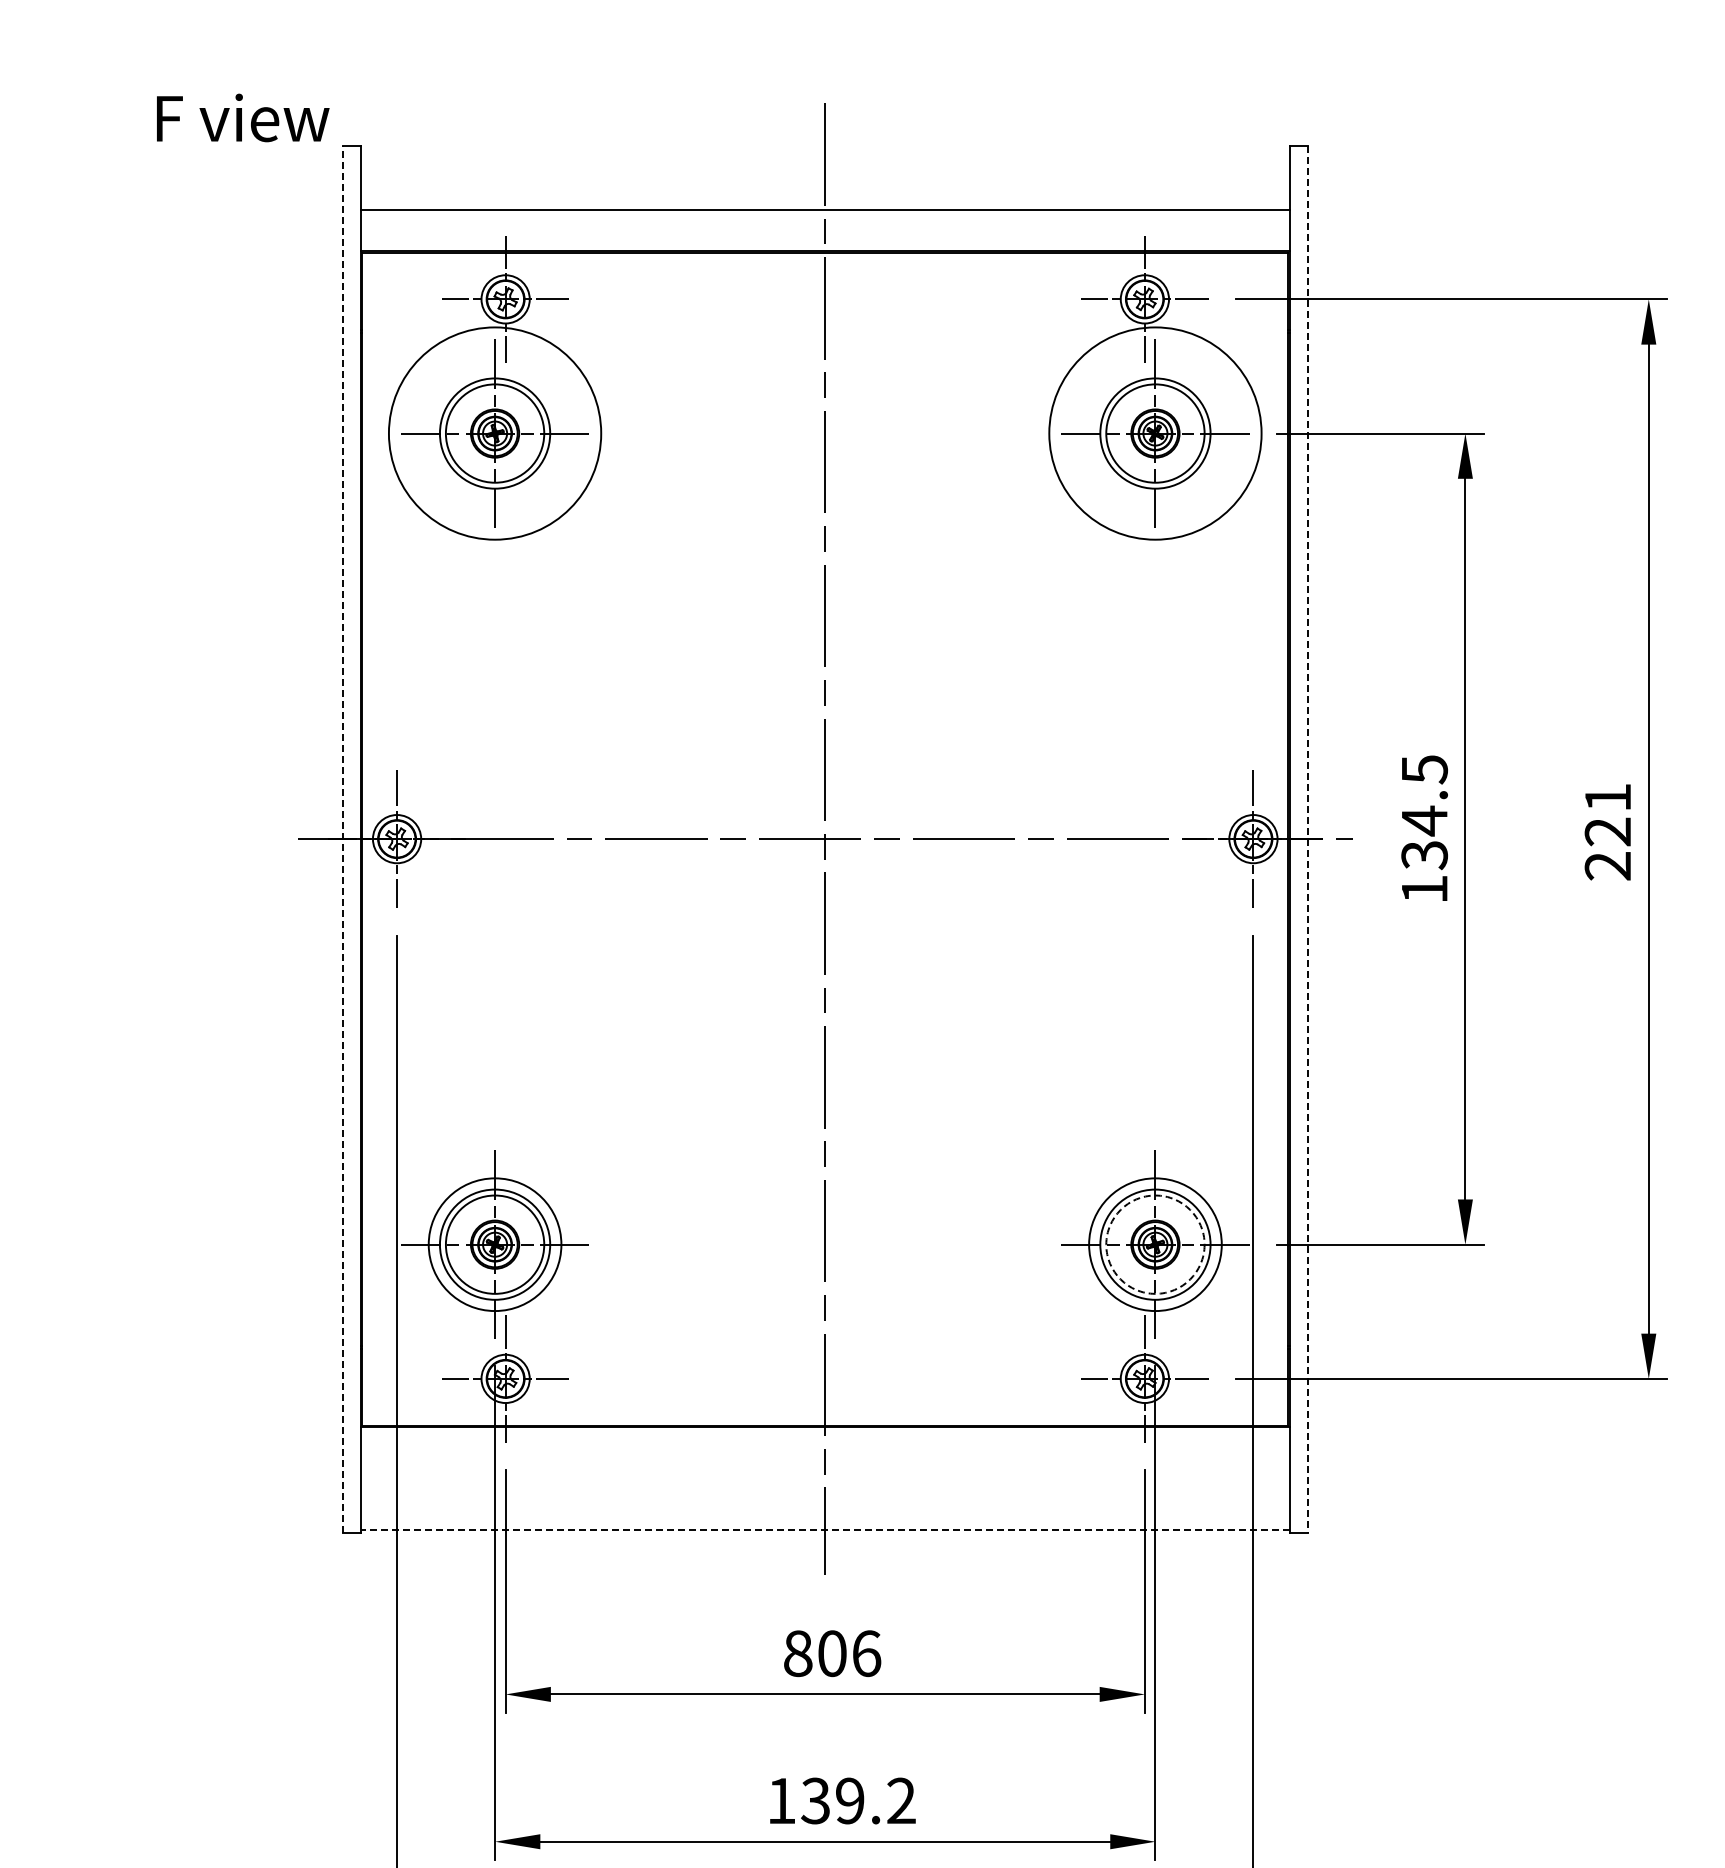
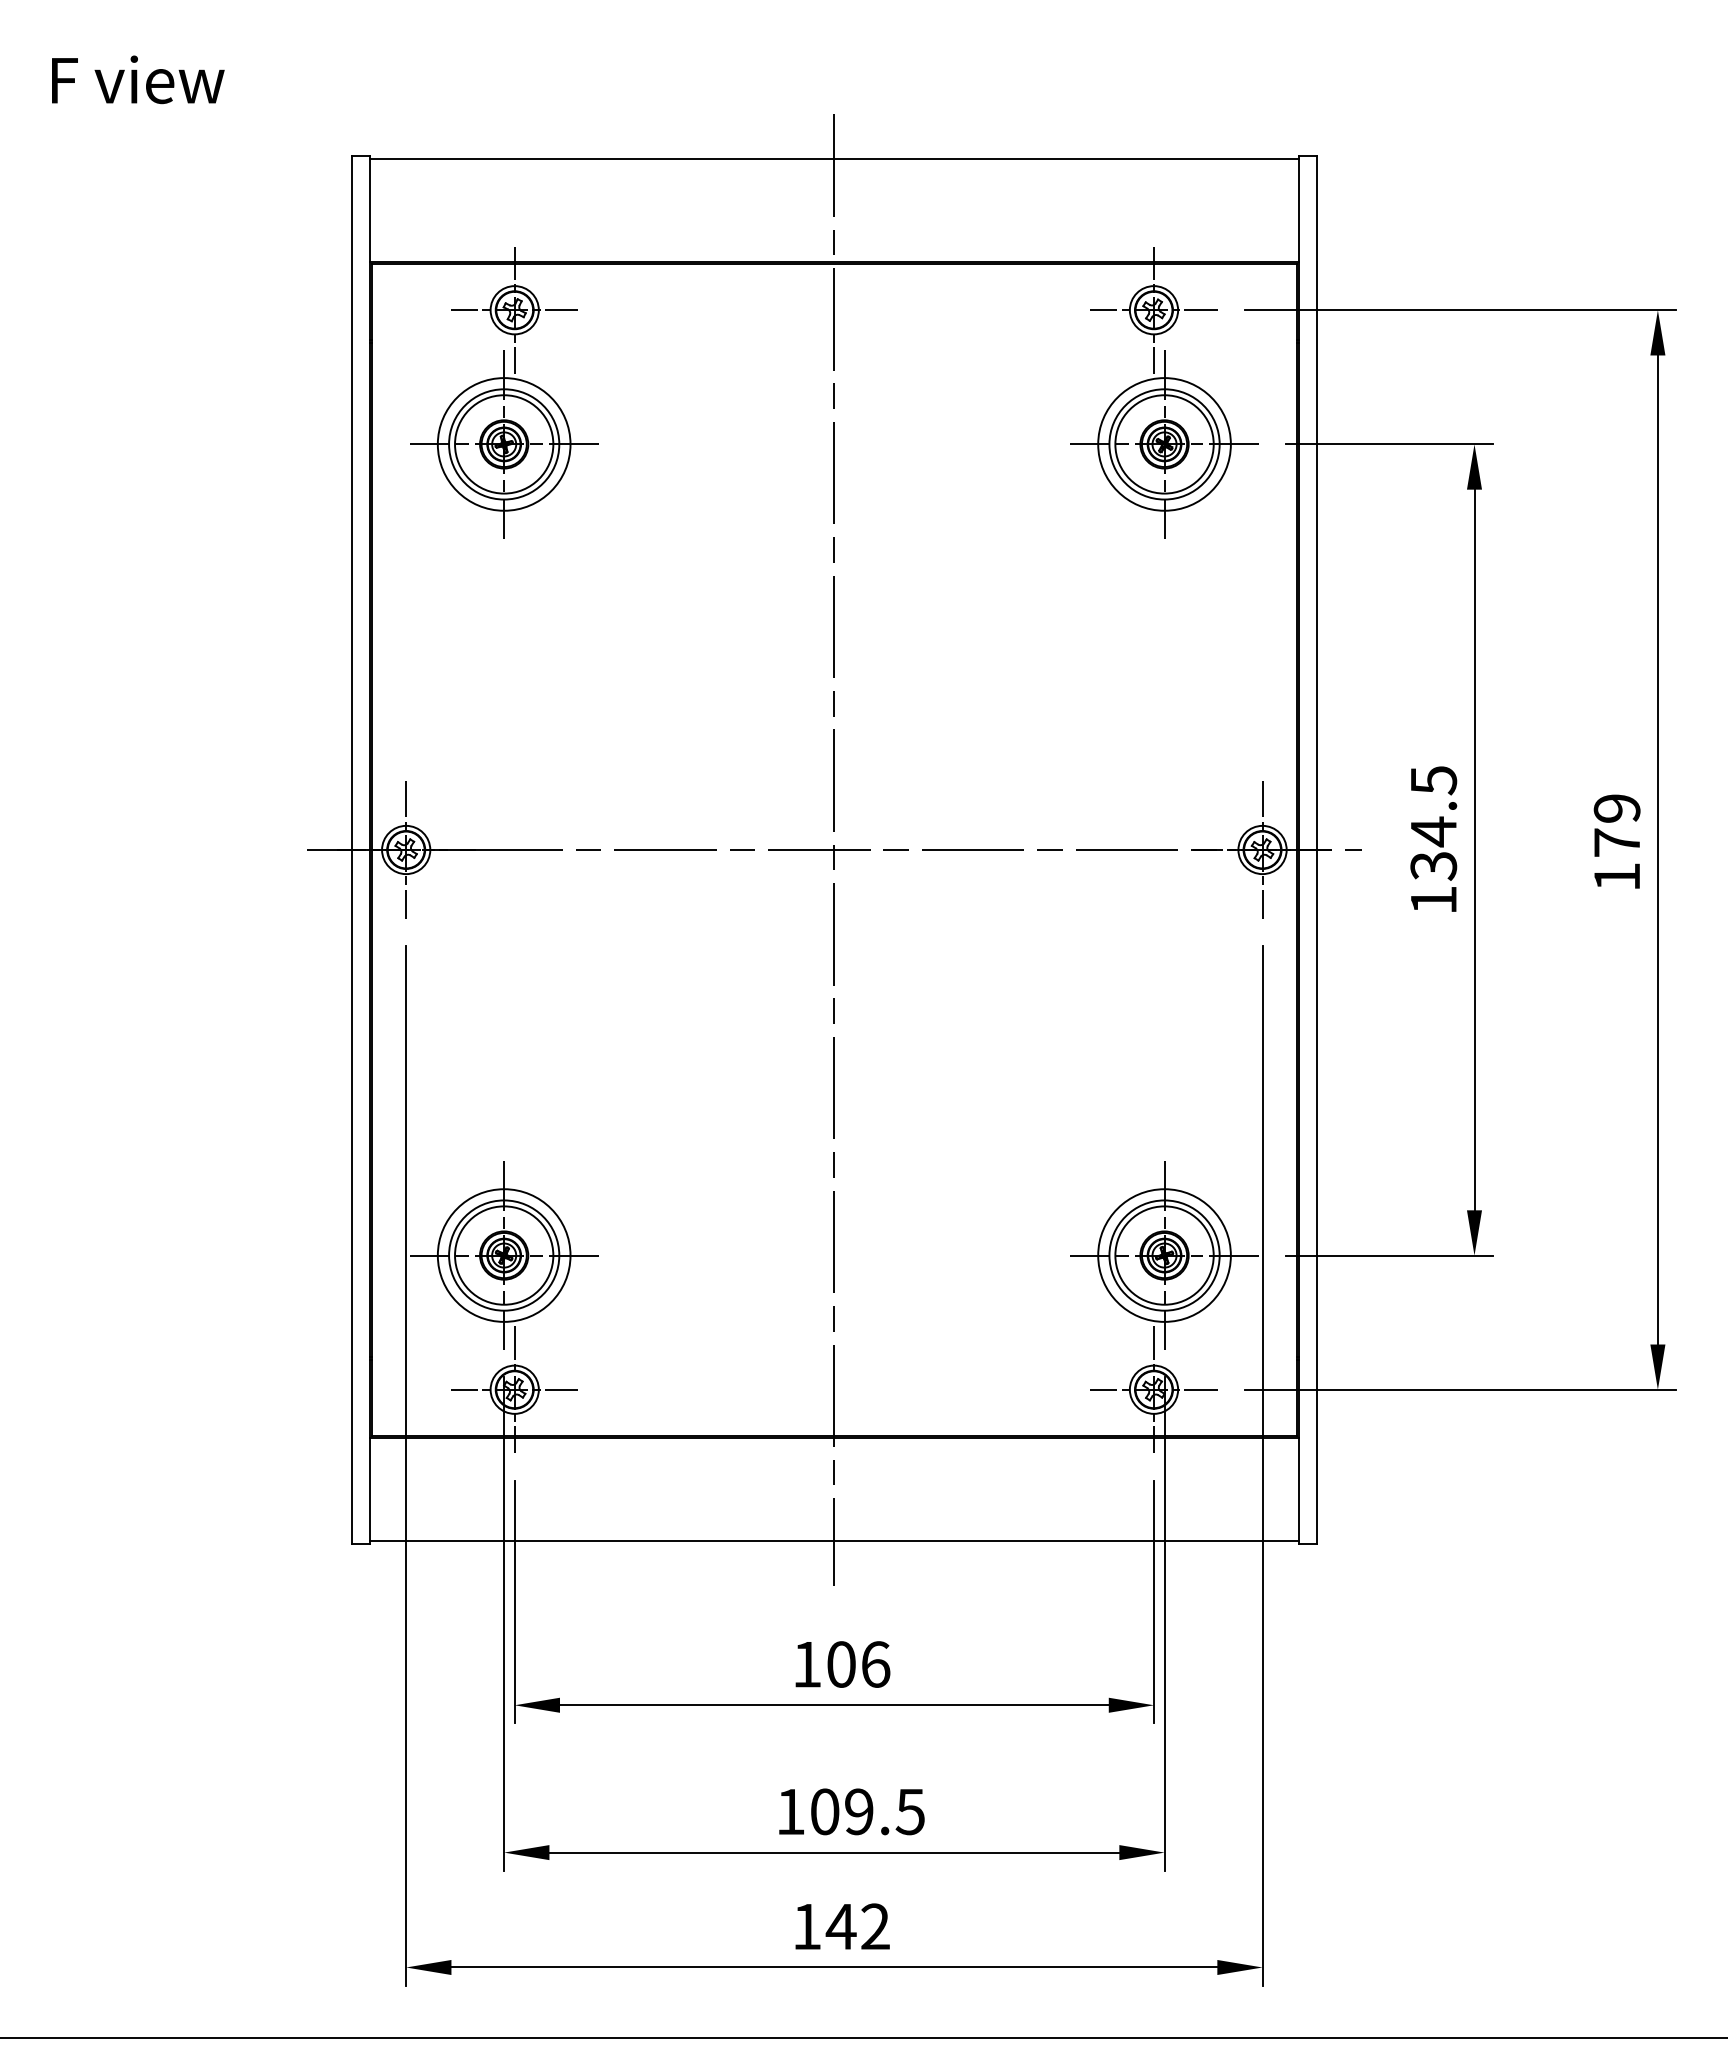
text: (243, 117) -> (138, 79), moved
line: (825, 209) -> (834, 159), moved
circle: (494, 433) -> (503, 444), size x0.62
circle: (1155, 433) -> (1164, 444), size x0.62
text: (1607, 831) -> (1616, 842), 221 -> 179
line: (342, 839) -> (351, 850), dashed -> solid
line: (1307, 839) -> (1316, 850), dashed -> solid
circle: (1155, 1244) -> (1164, 1255), dashed -> solid
line: (824, 1529) -> (833, 1540), dashed -> solid
text: (798, 1653) -> (807, 1664), 806 -> 106
text: (858, 1800) -> (867, 1811), 139.2 -> 109.5

